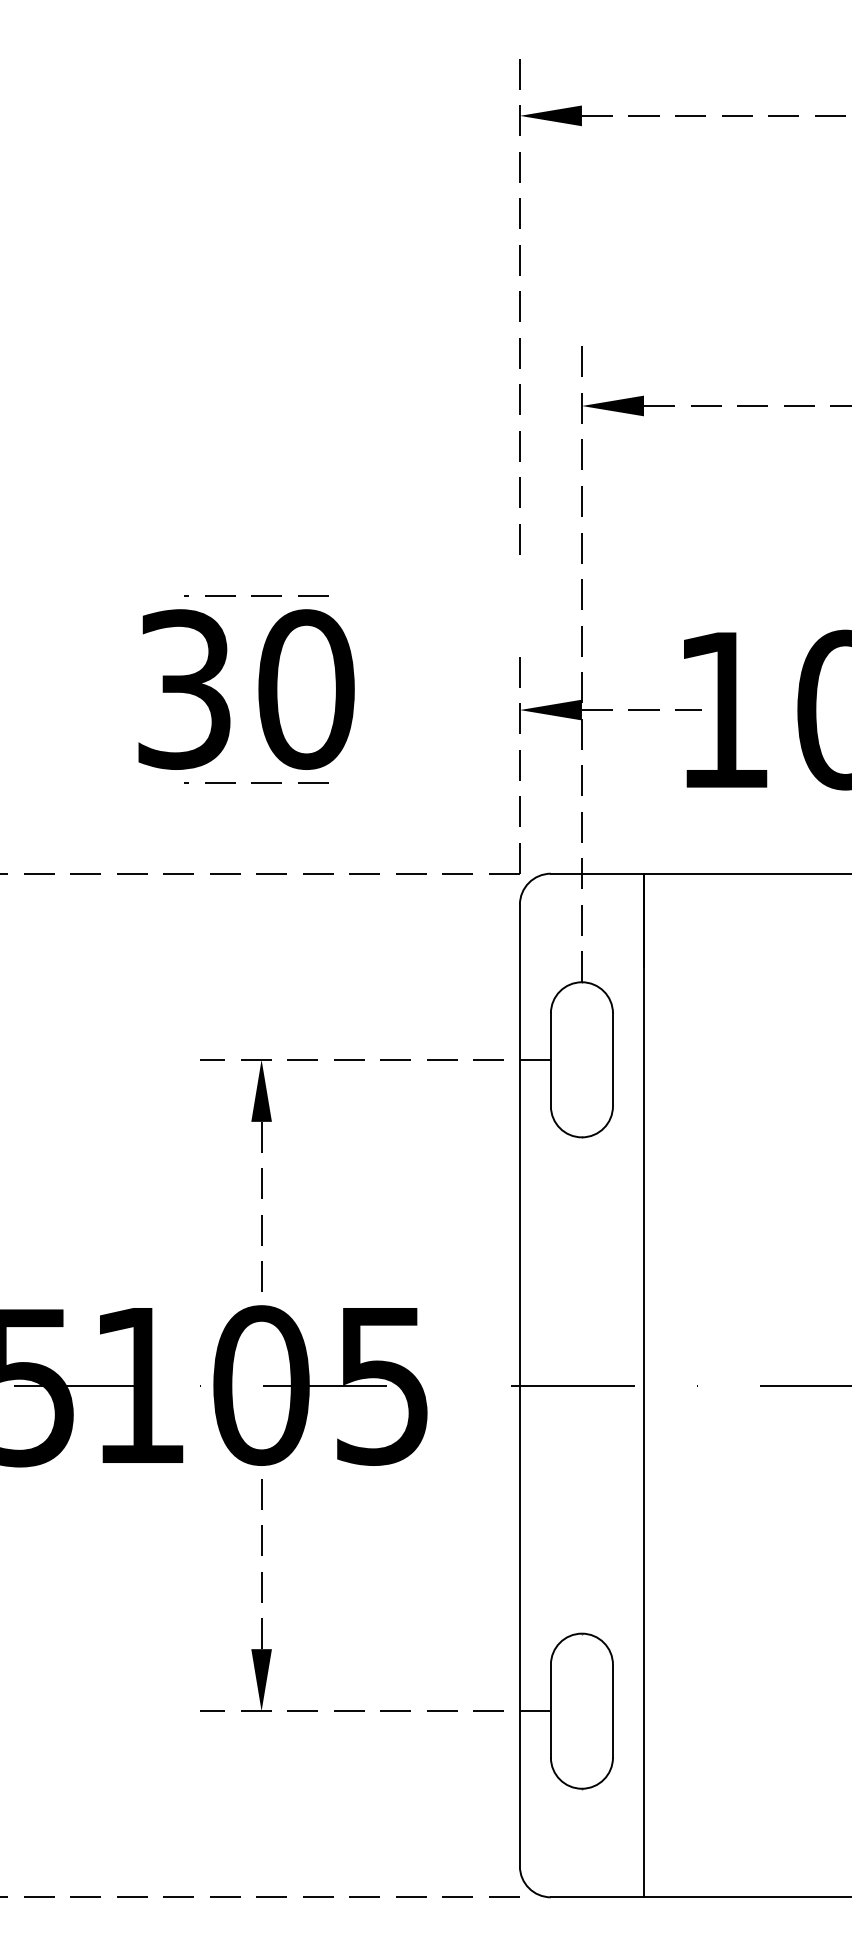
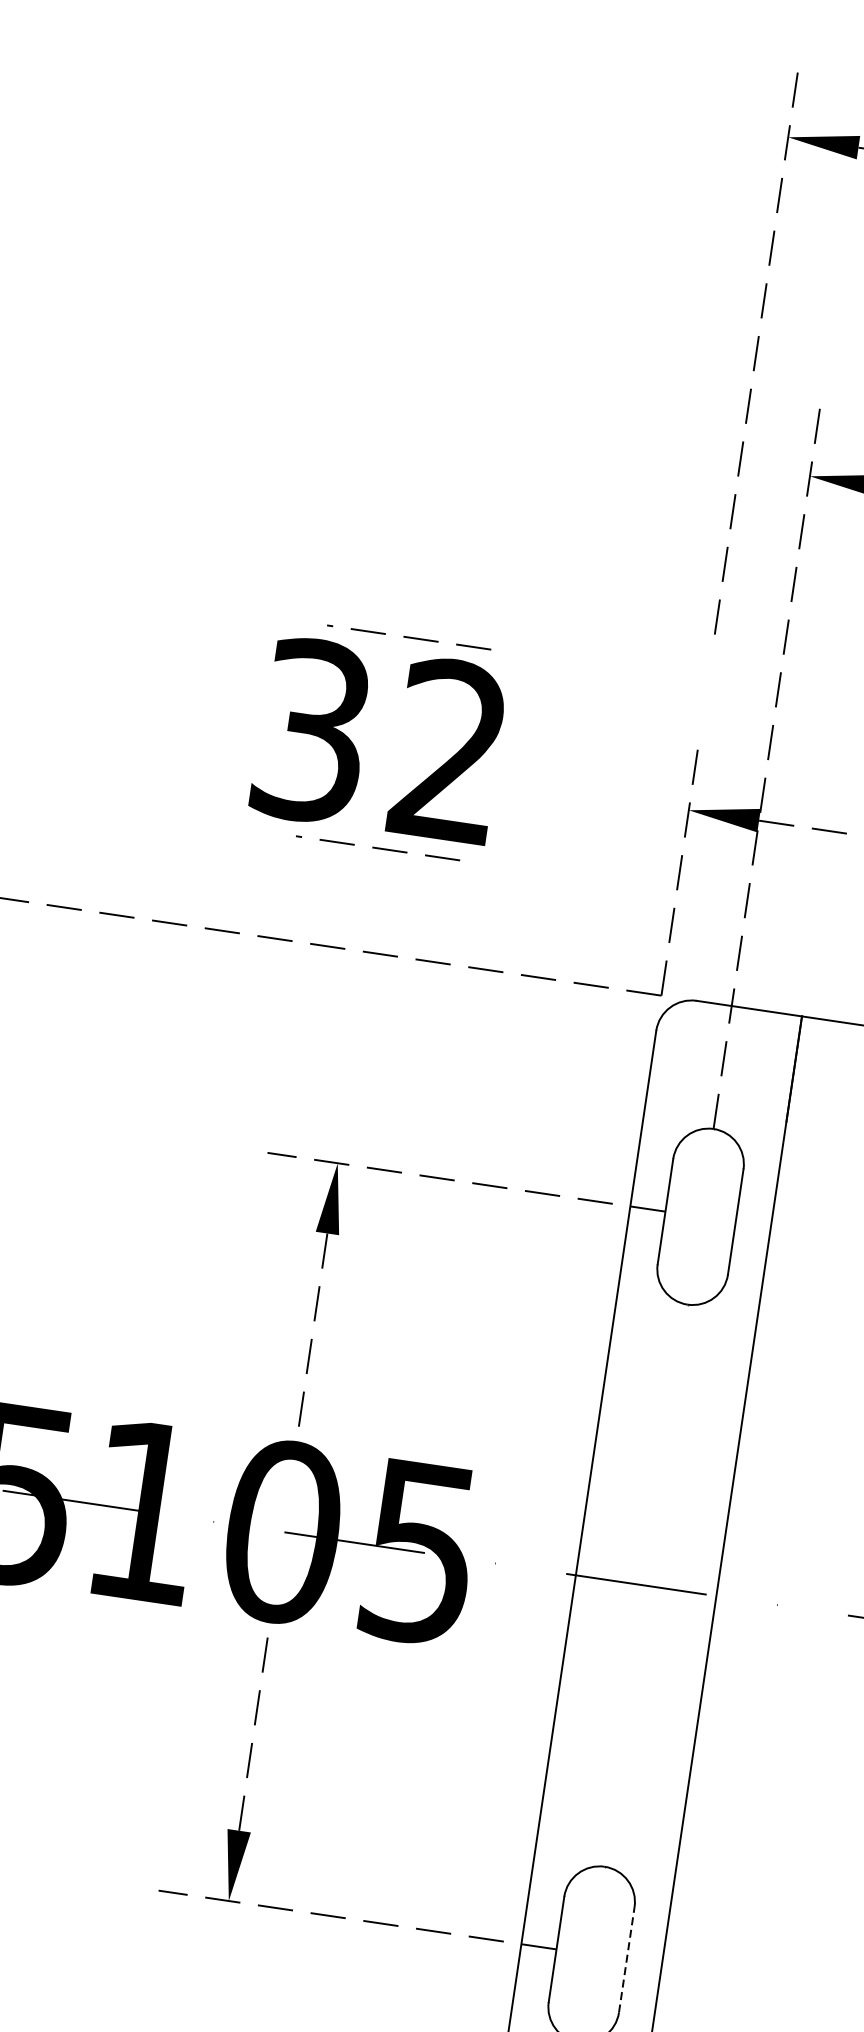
text: (306, 689) -> (450, 751), 30 -> 32
line: (612, 1711) -> (626, 1960), solid -> dashed

